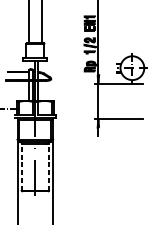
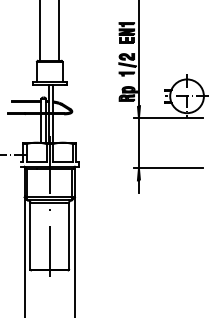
line: (21, 166) -> (30, 235), dashed -> solid
line: (49, 166) -> (69, 235), dashed -> solid

